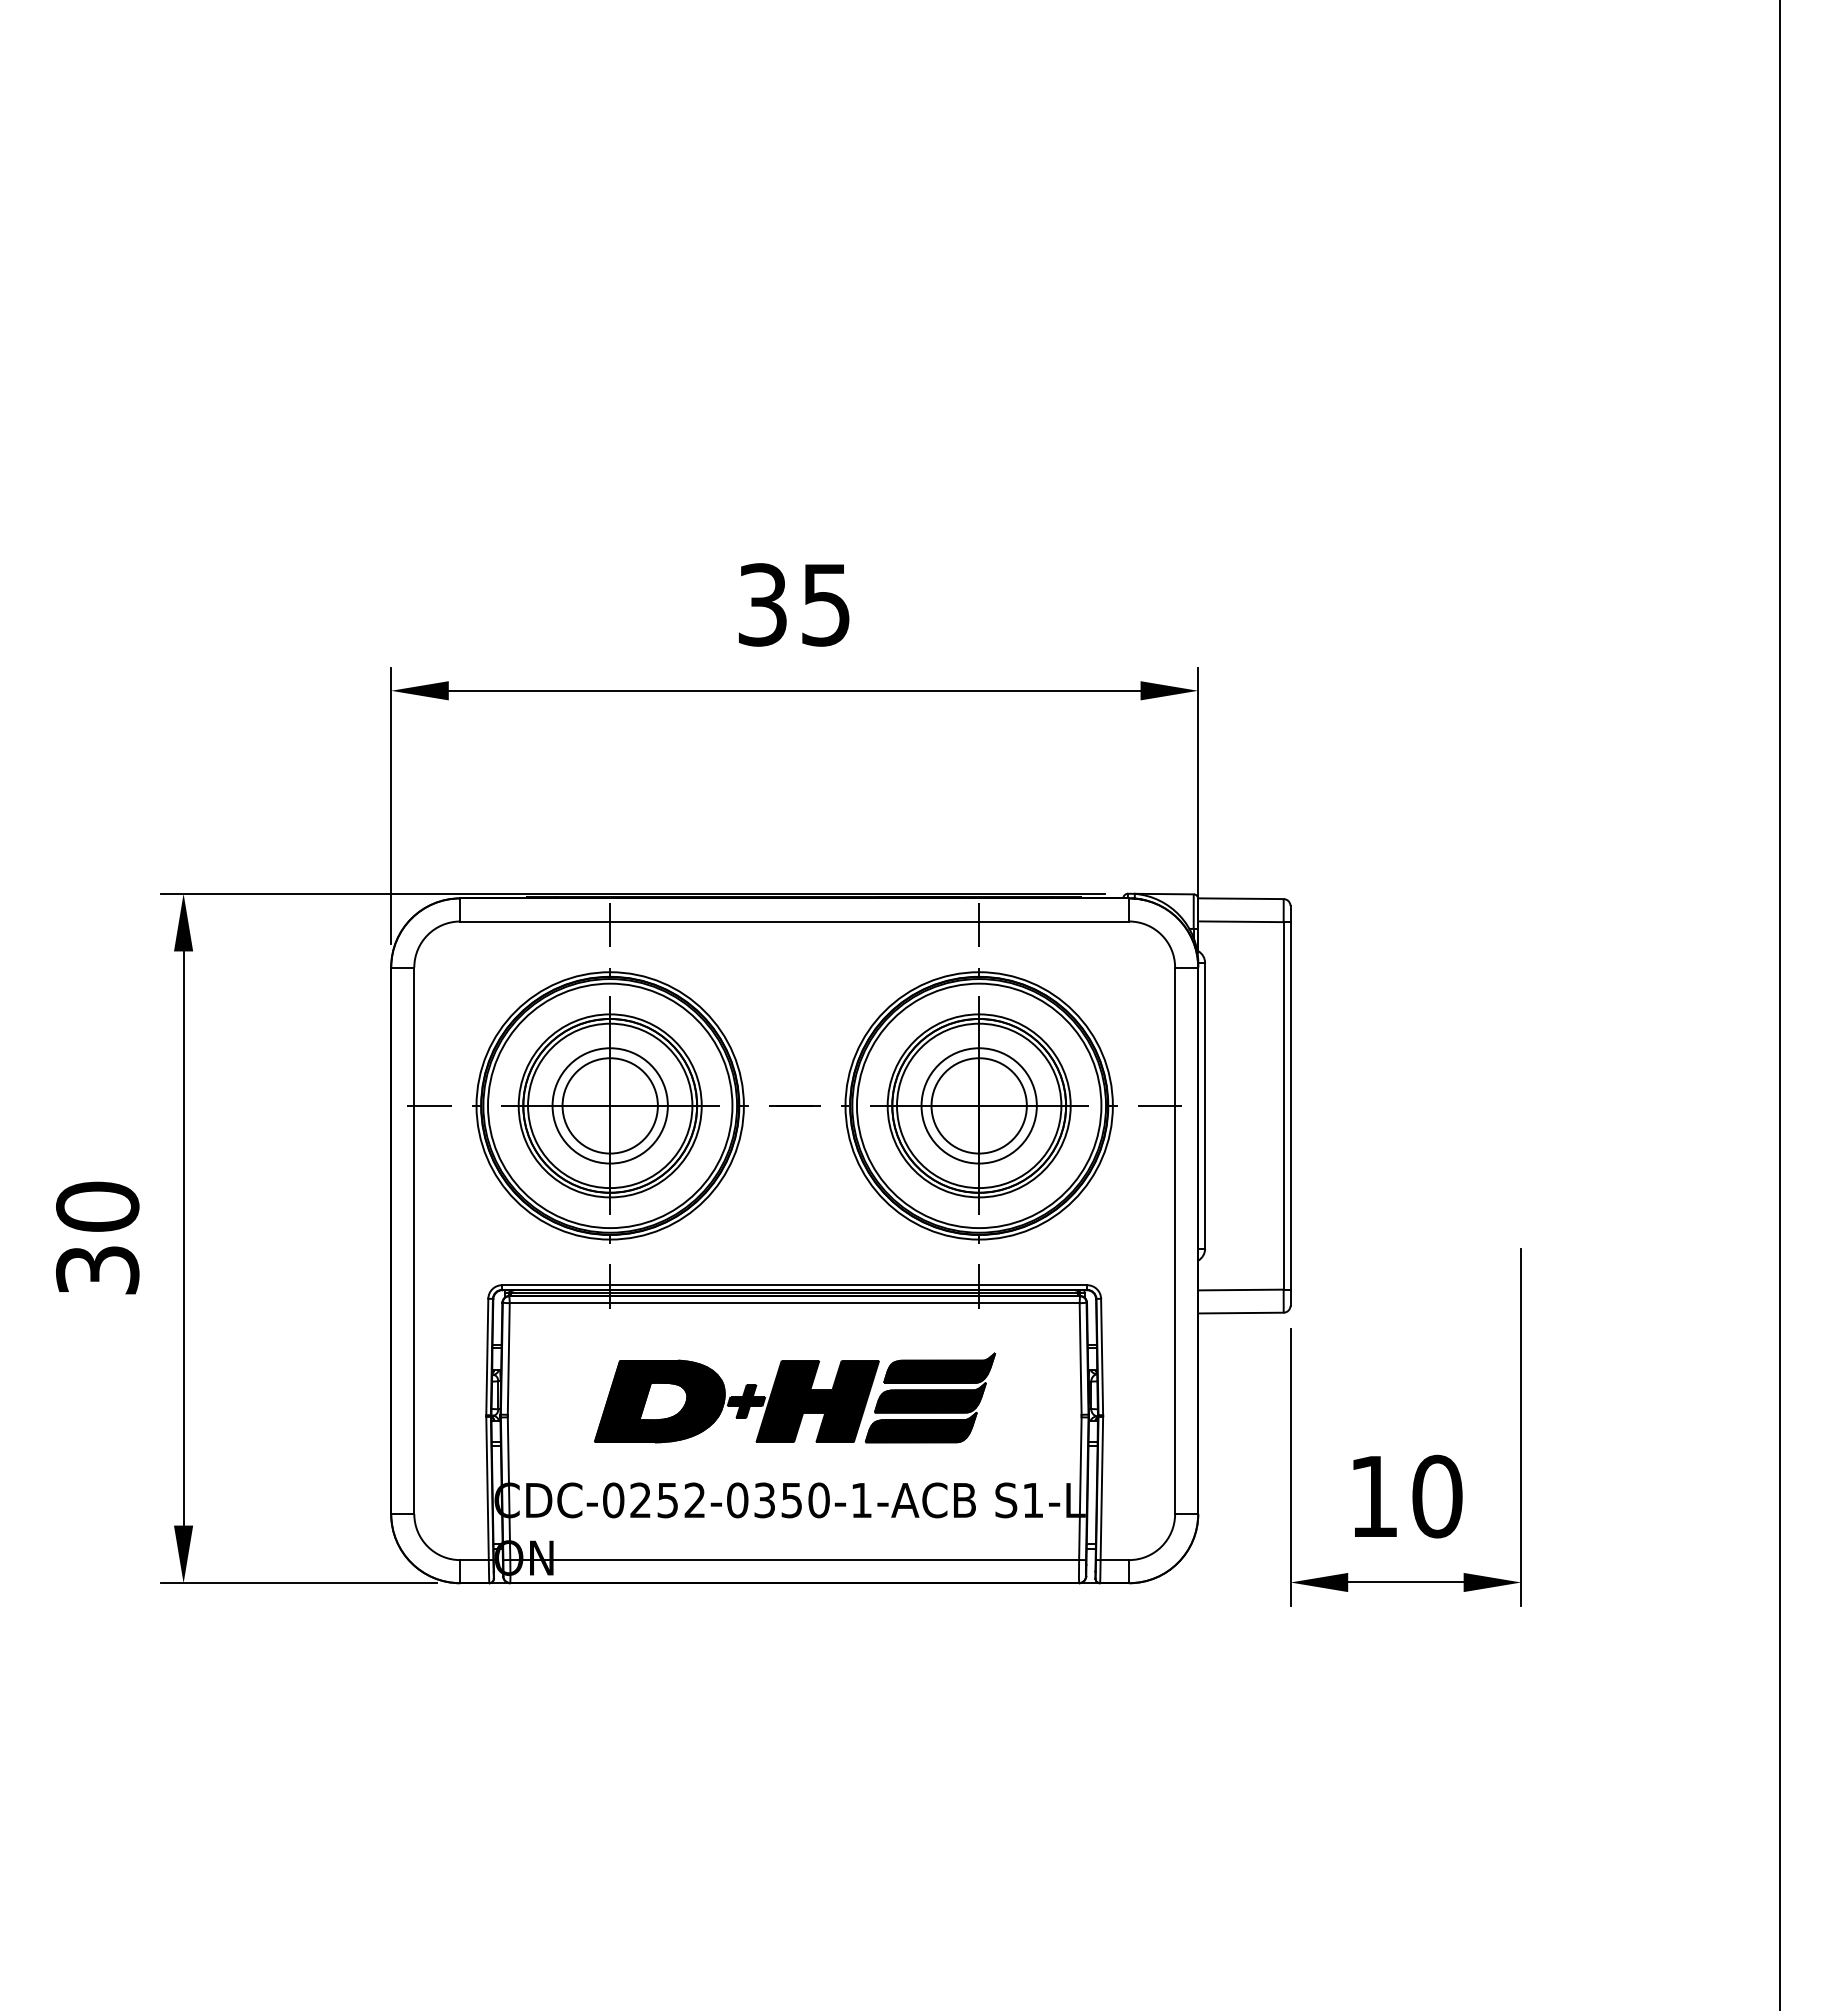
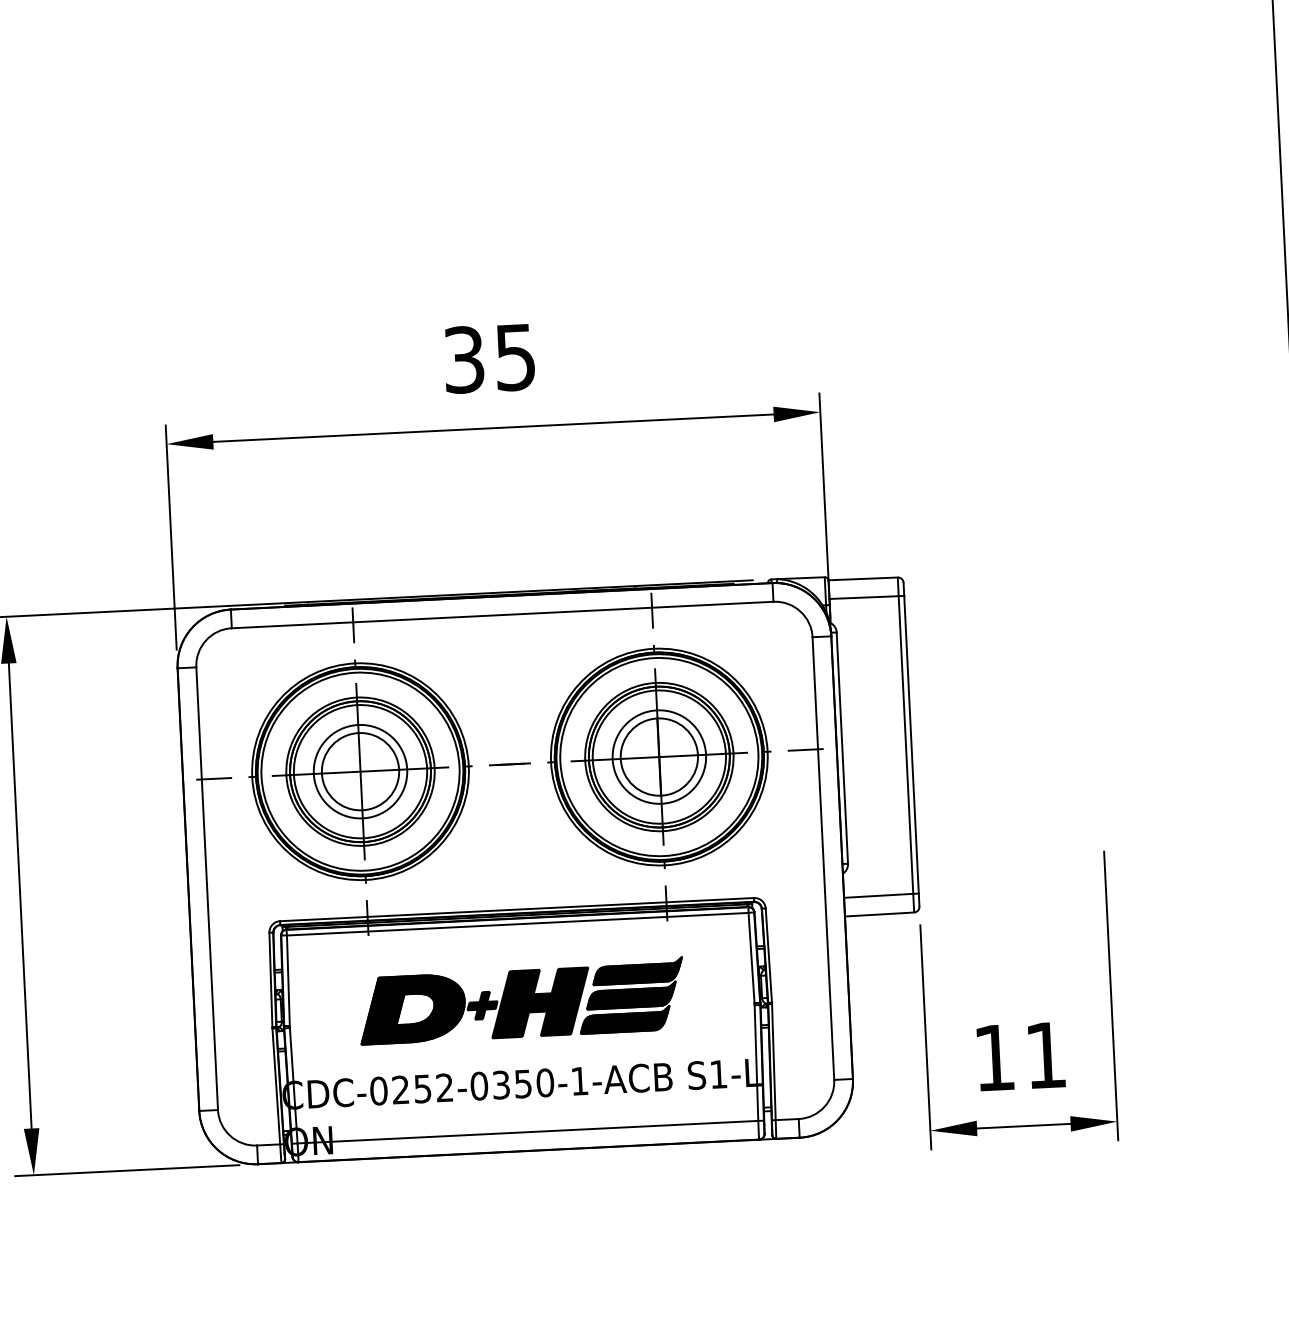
text: (1437, 1496) -> (1046, 1055), 10 -> 11

